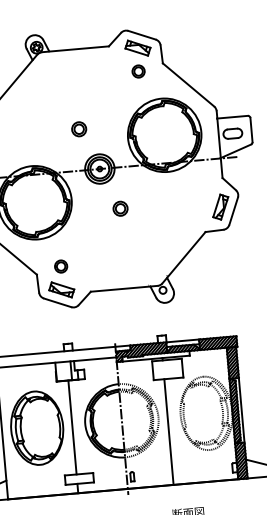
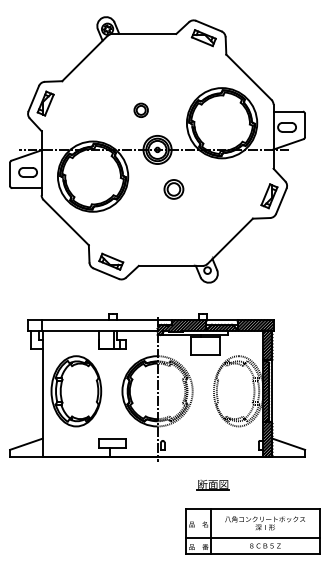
part: (138, 71) -> (202, 60), removed
part: (120, 208) -> (173, 189), size x1.4
part: (61, 266) -> (112, 239), removed
line: (72, 427) -> (110, 393), removed
line: (168, 431) -> (201, 405), removed

